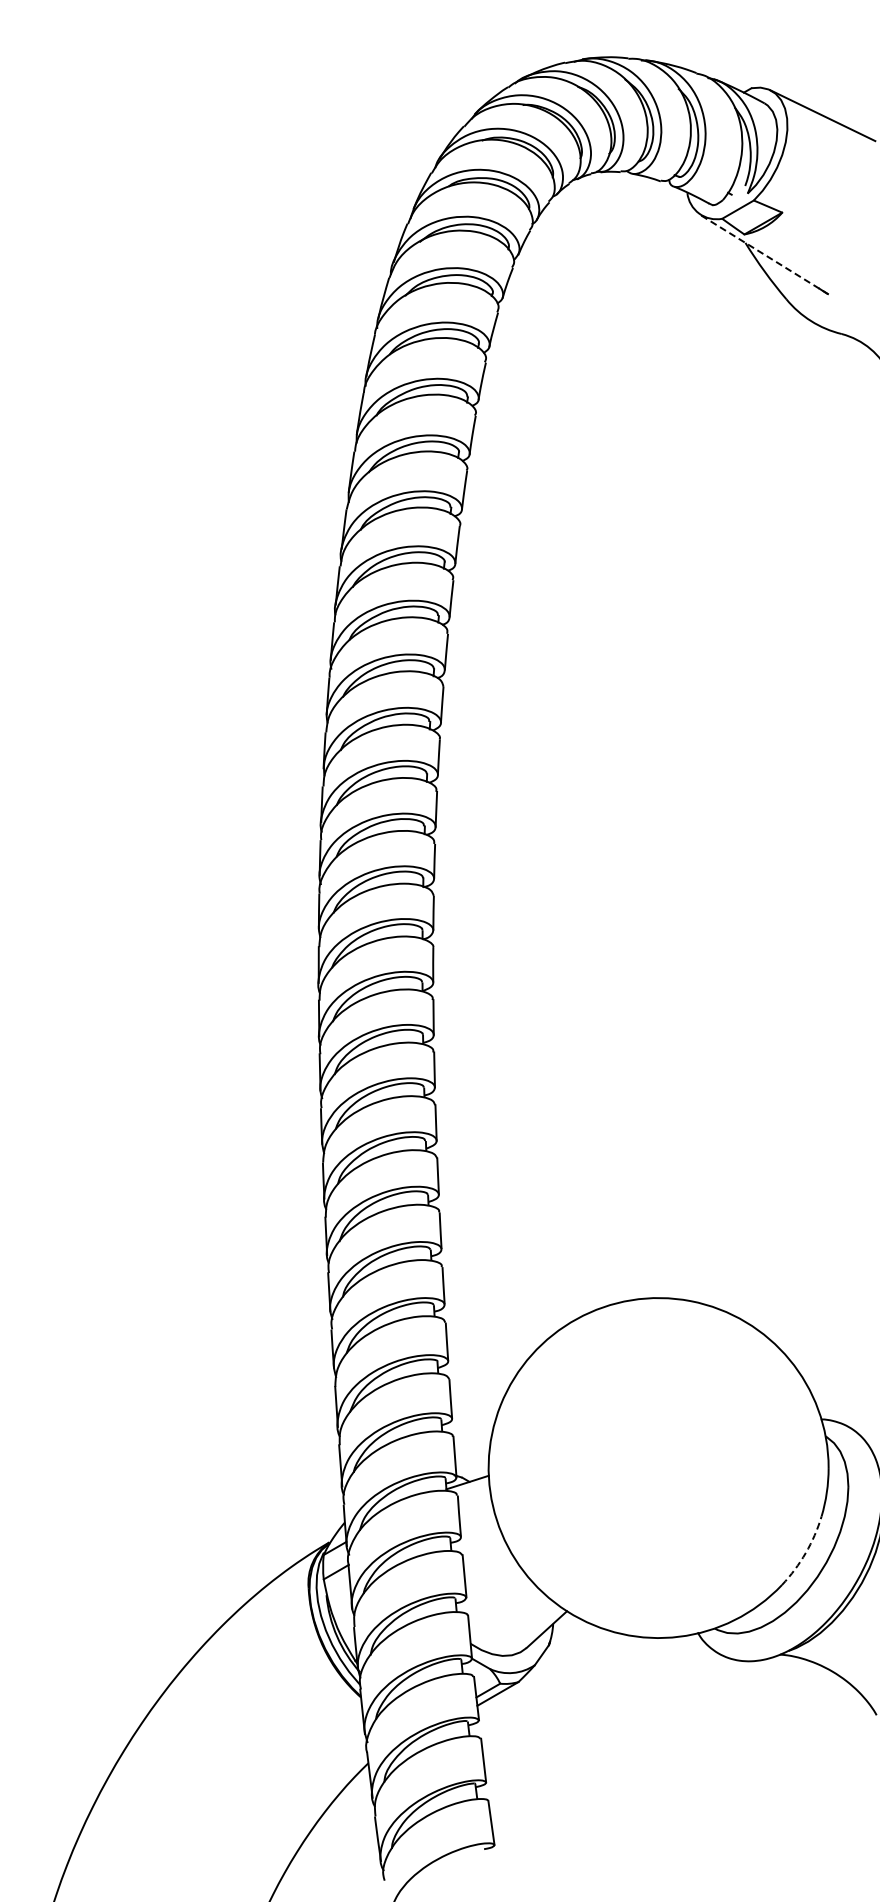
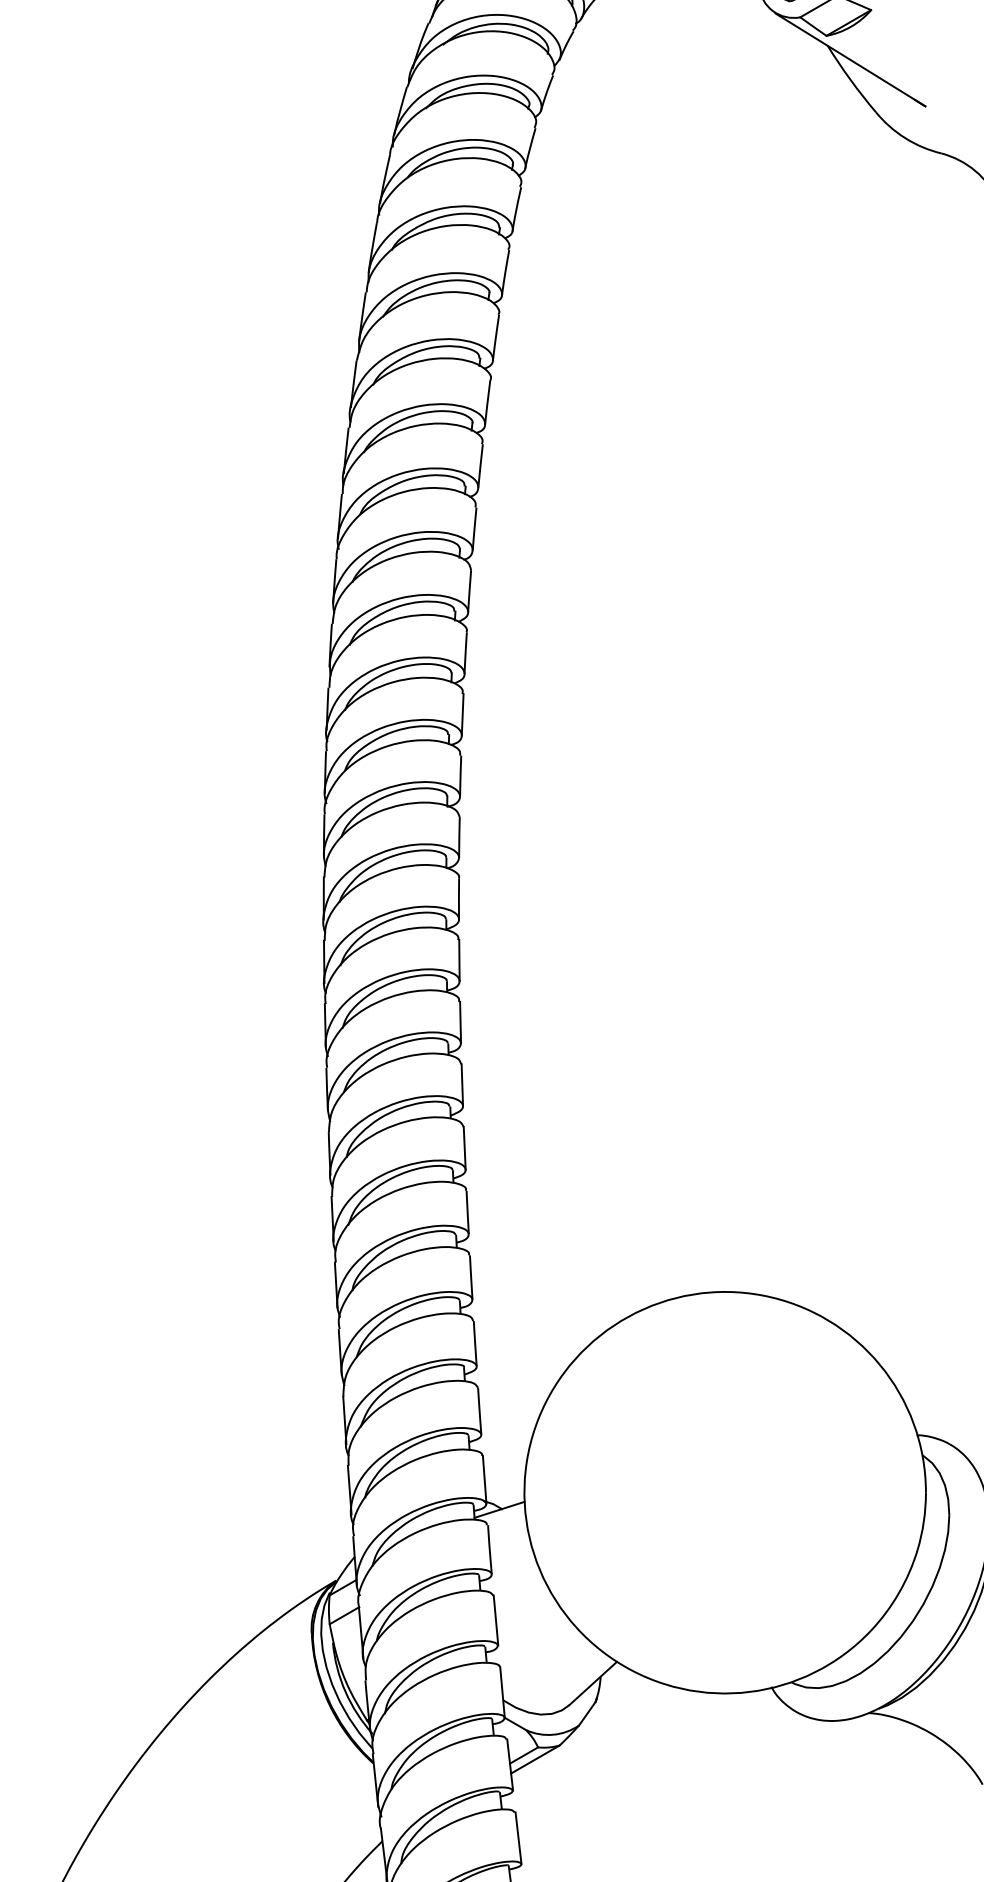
line: (764, 254) -> (850, 59), dashed -> solid
arc: (805, 1553) -> (898, 1593), dashed -> solid

